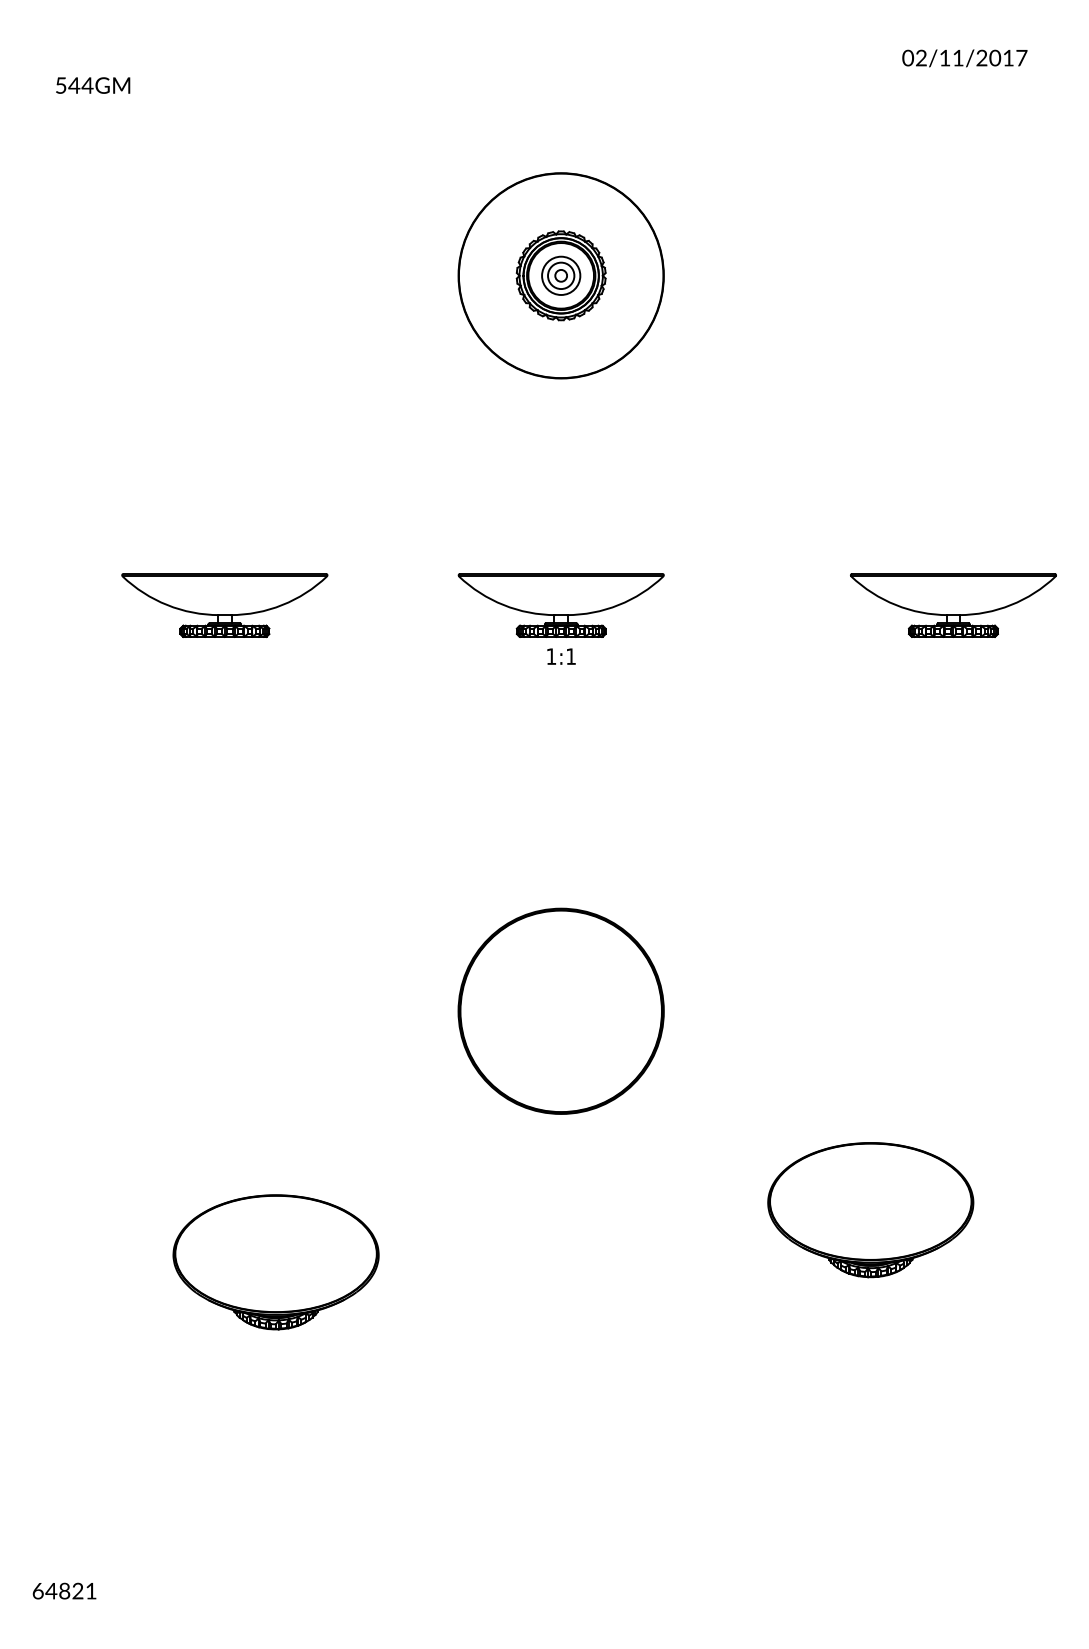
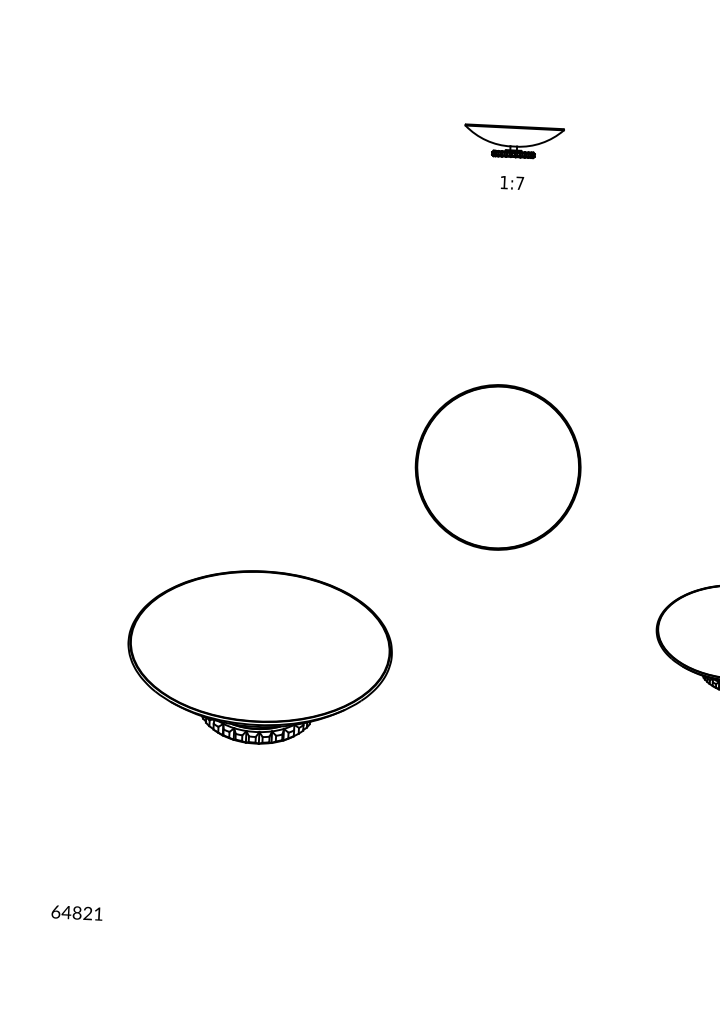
part: (224, 605) -> (244, 128), removed
part: (560, 605) -> (513, 141), size x0.6
text: (570, 656) -> (519, 183), 1:1 -> 1:7
part: (275, 1262) -> (259, 657), size x1.6

